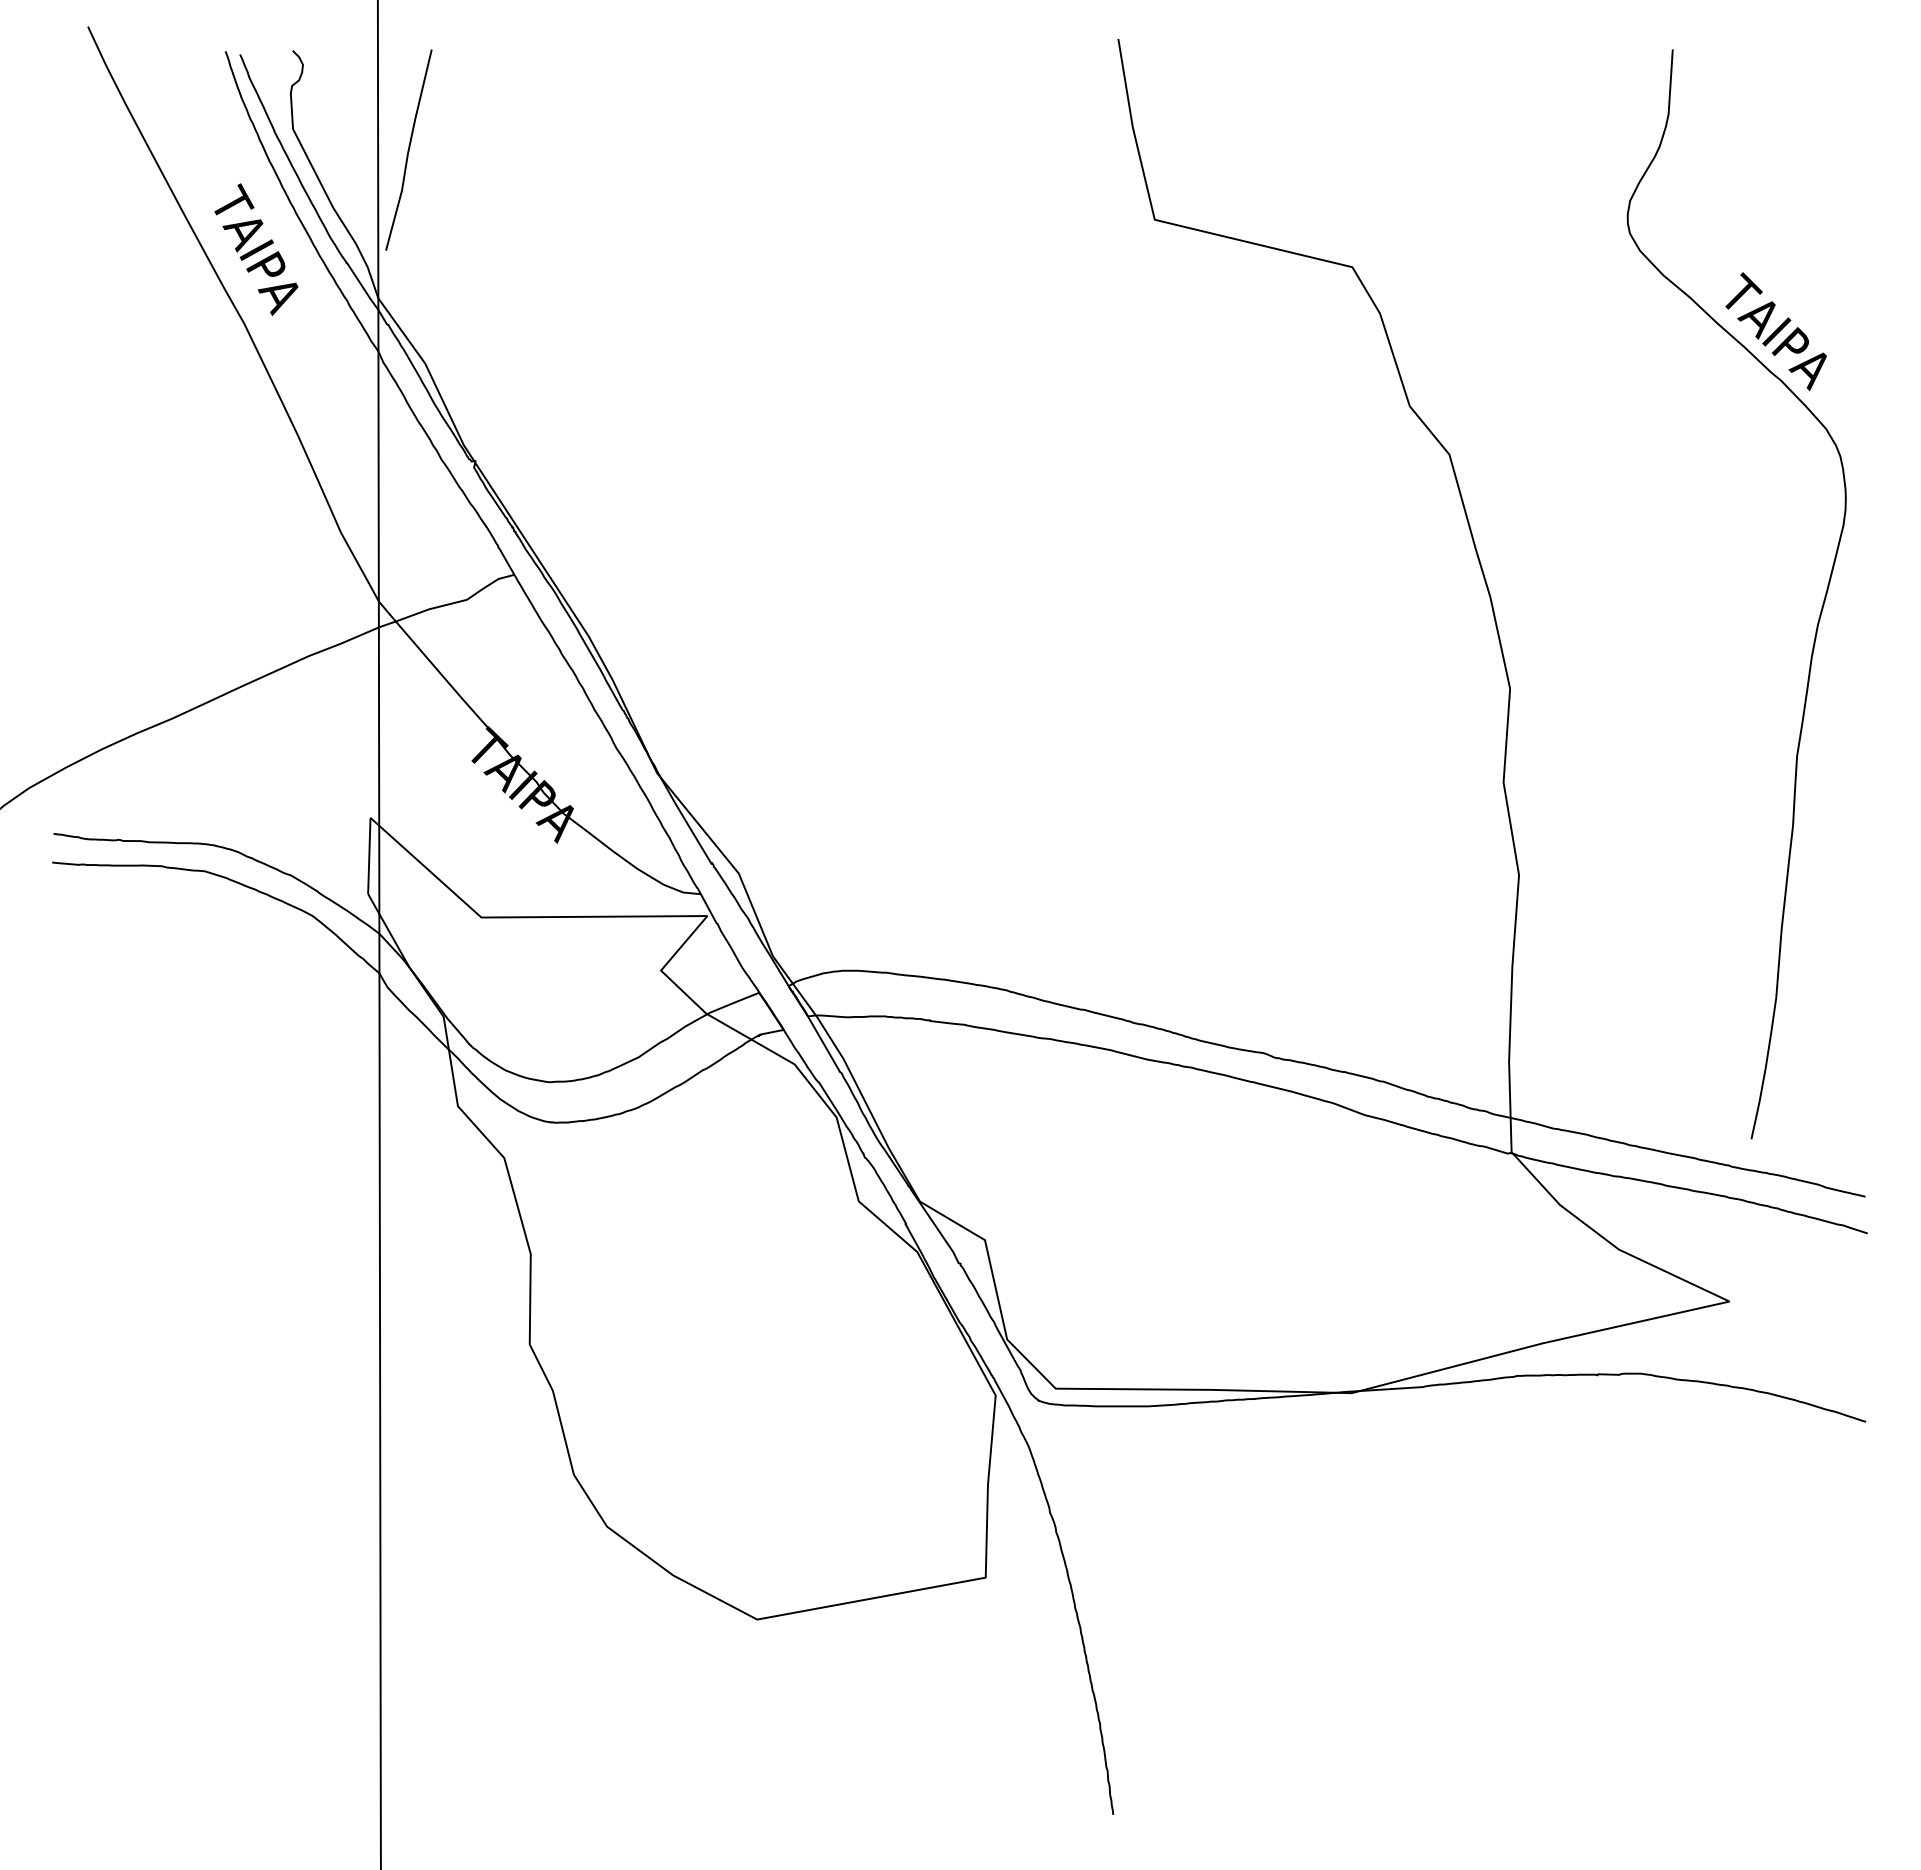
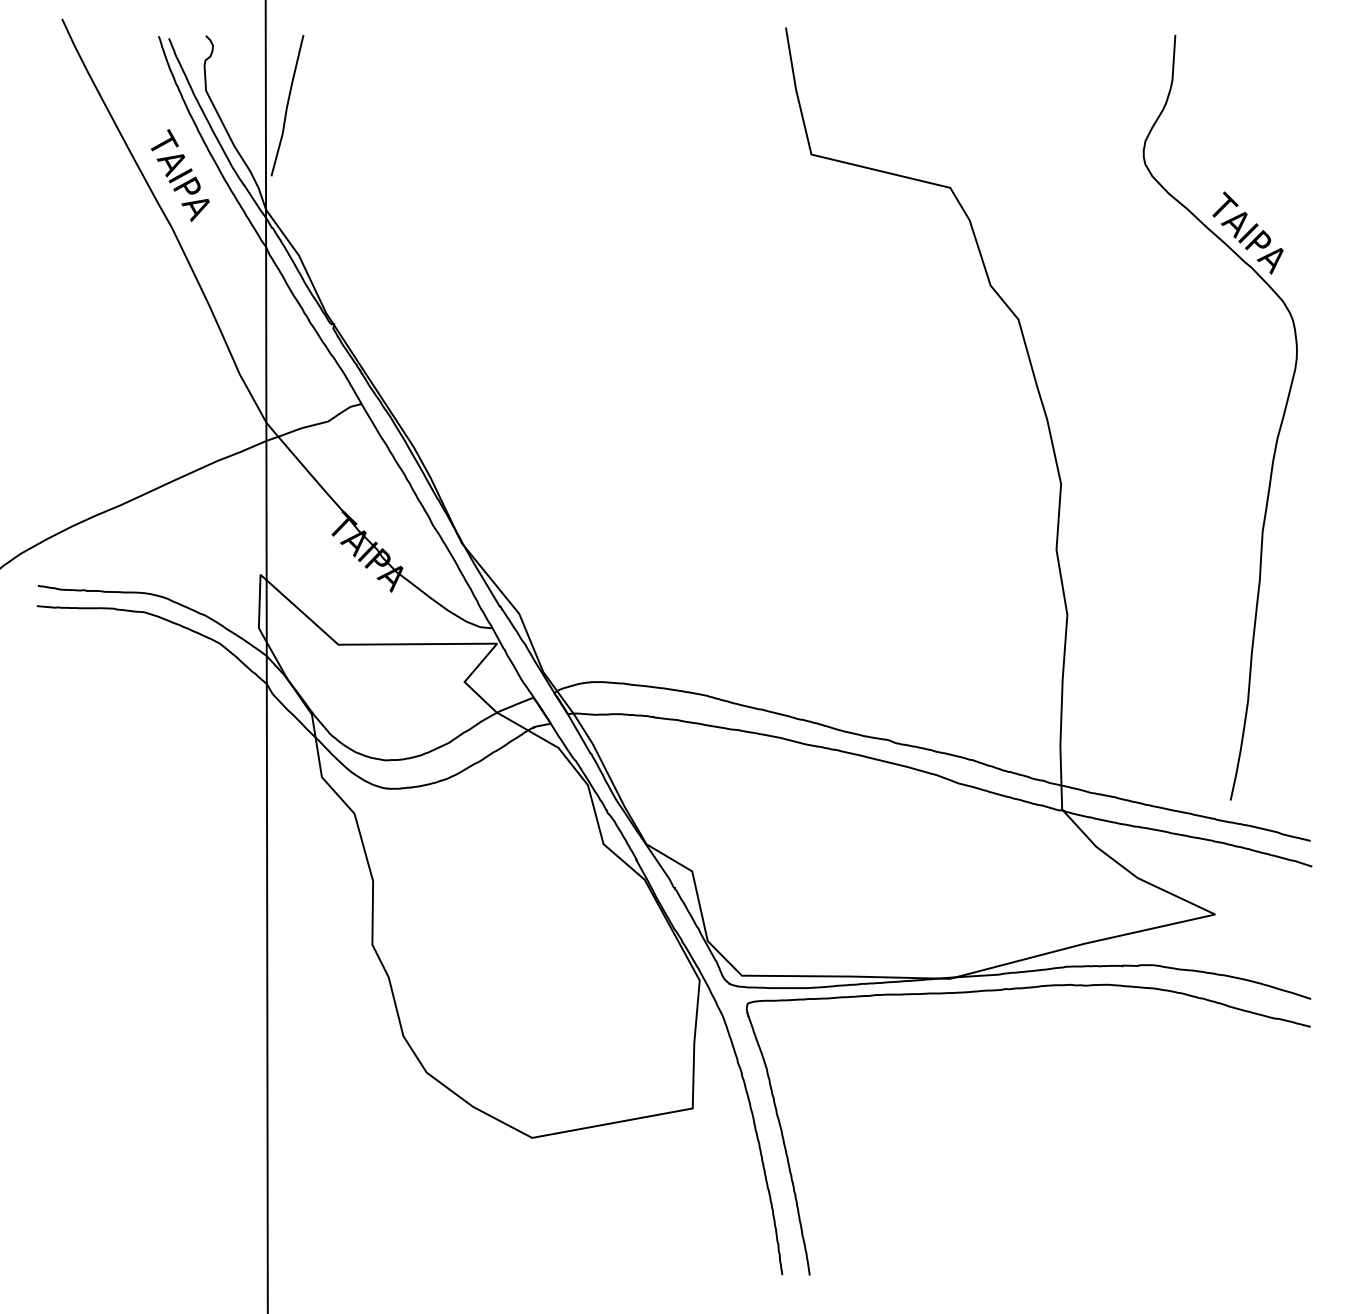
curve: (1457, 1407) -> (1024, 988), added

